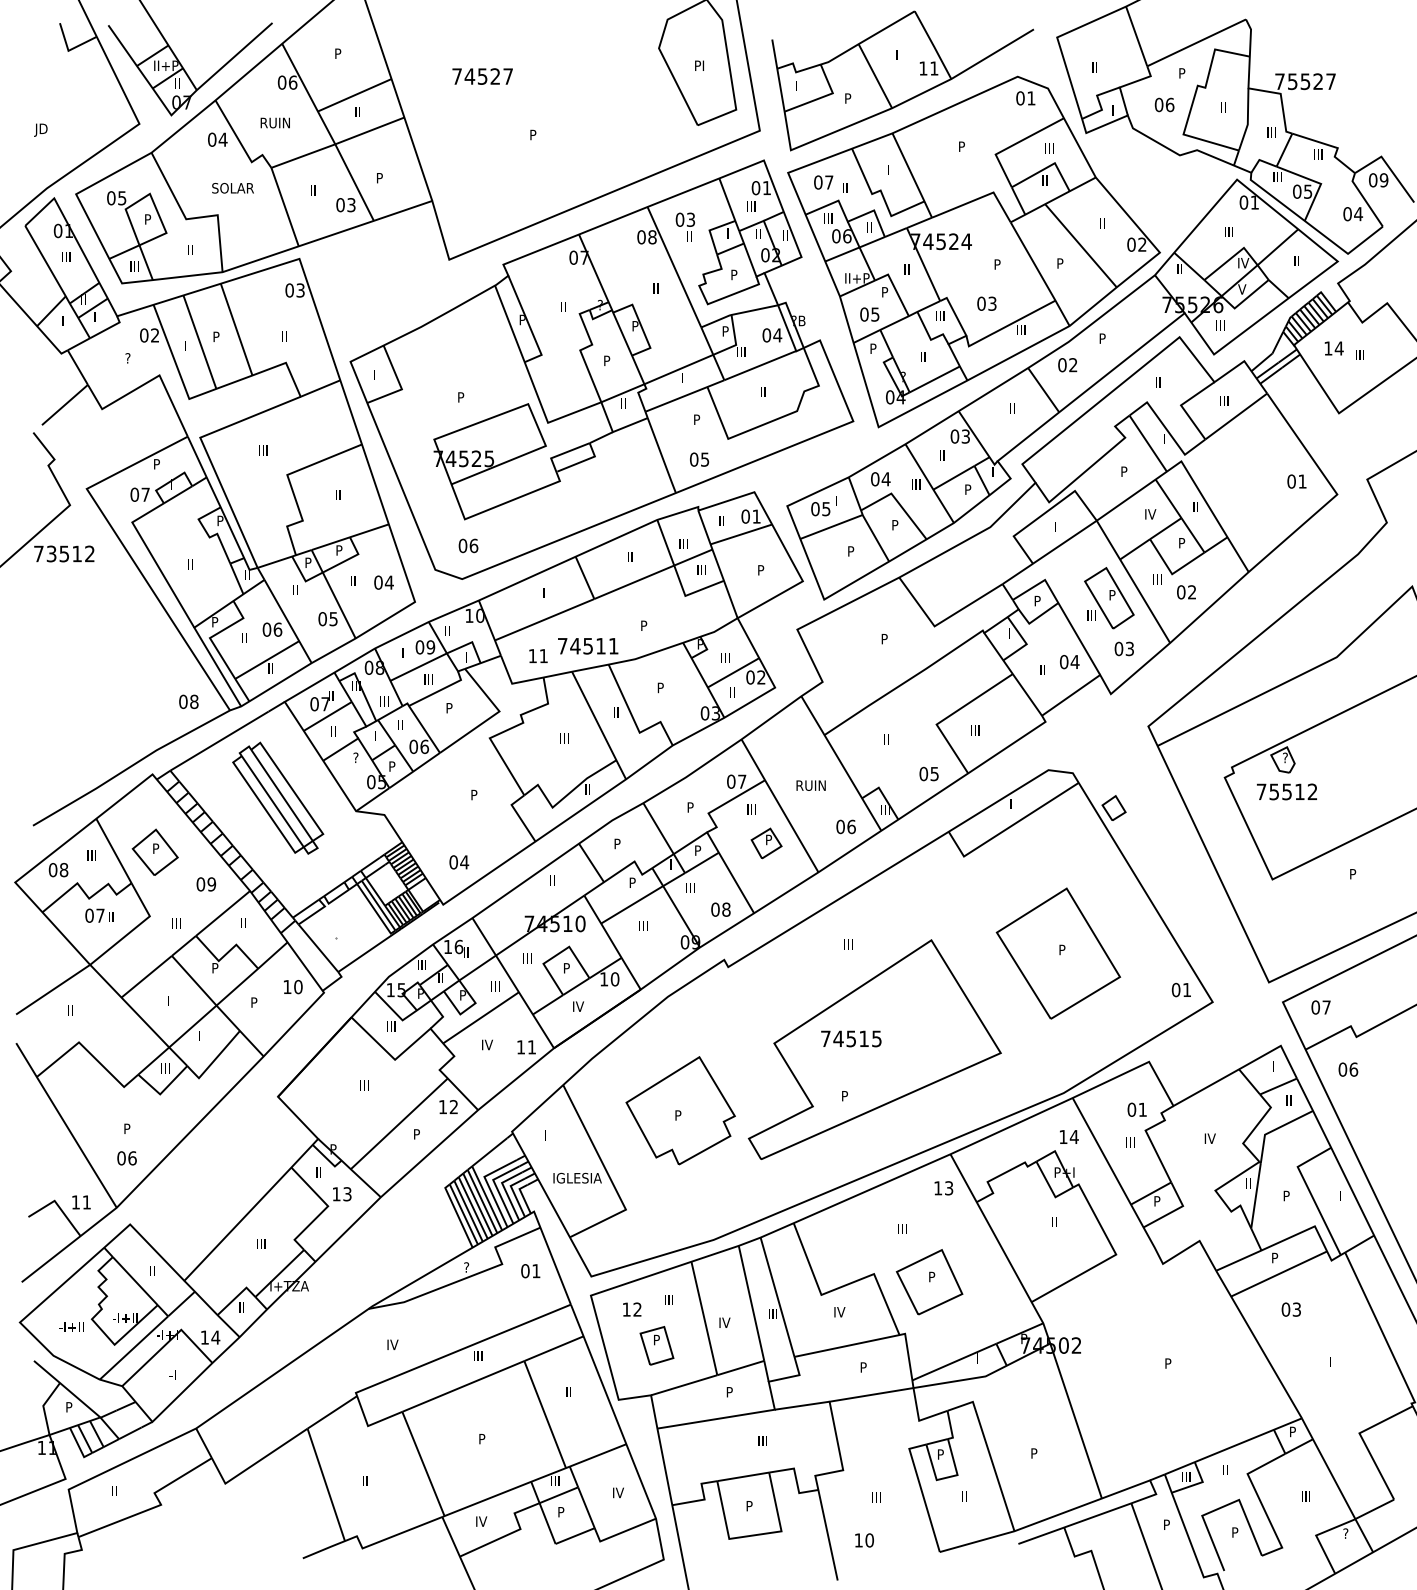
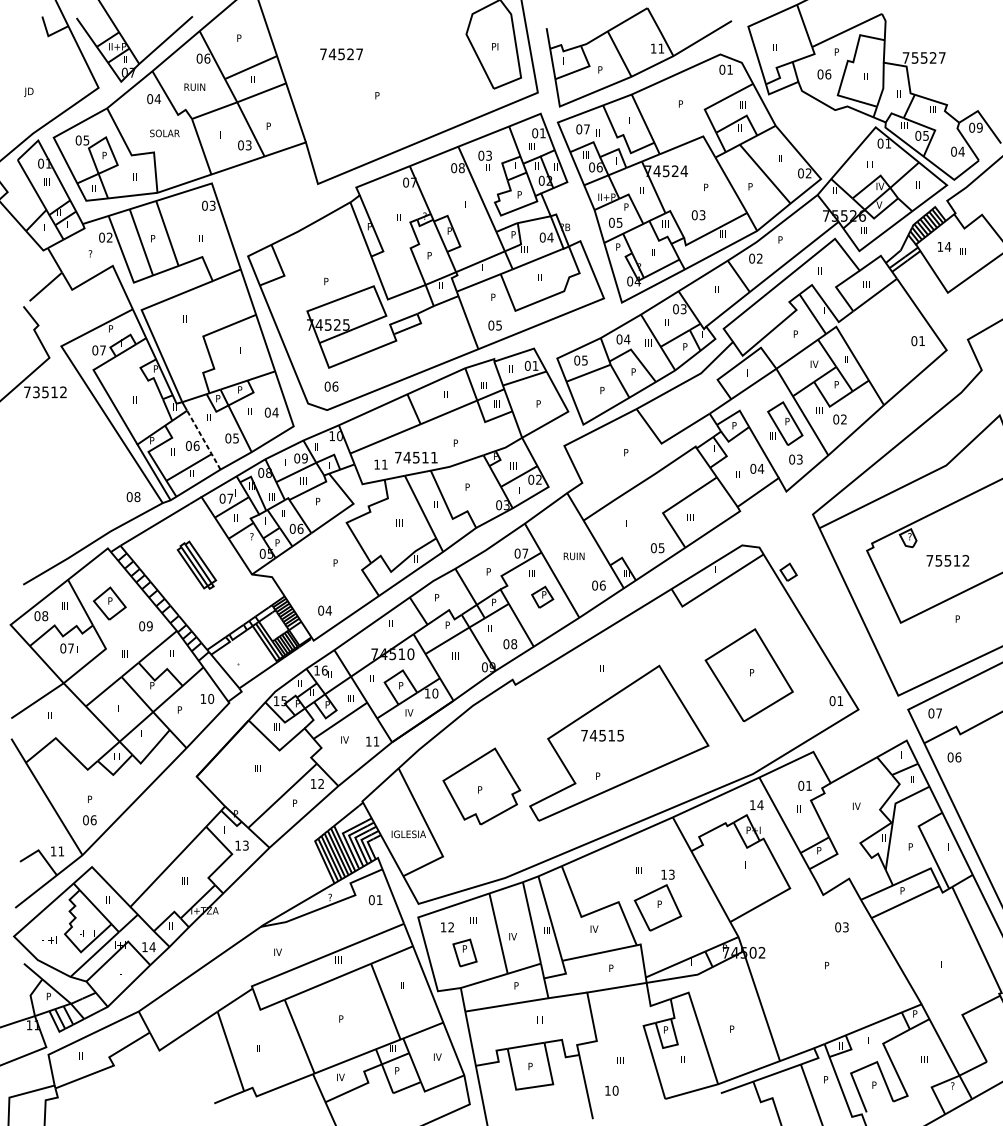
line: (288, 622) -> (204, 440), solid -> dashed
text: (1286, 791) -> (947, 560), moved
part: (278, 797) -> (197, 564), size x0.6
text: (943, 1188) -> (667, 874), moved
text: (1290, 1309) -> (841, 927), moved

